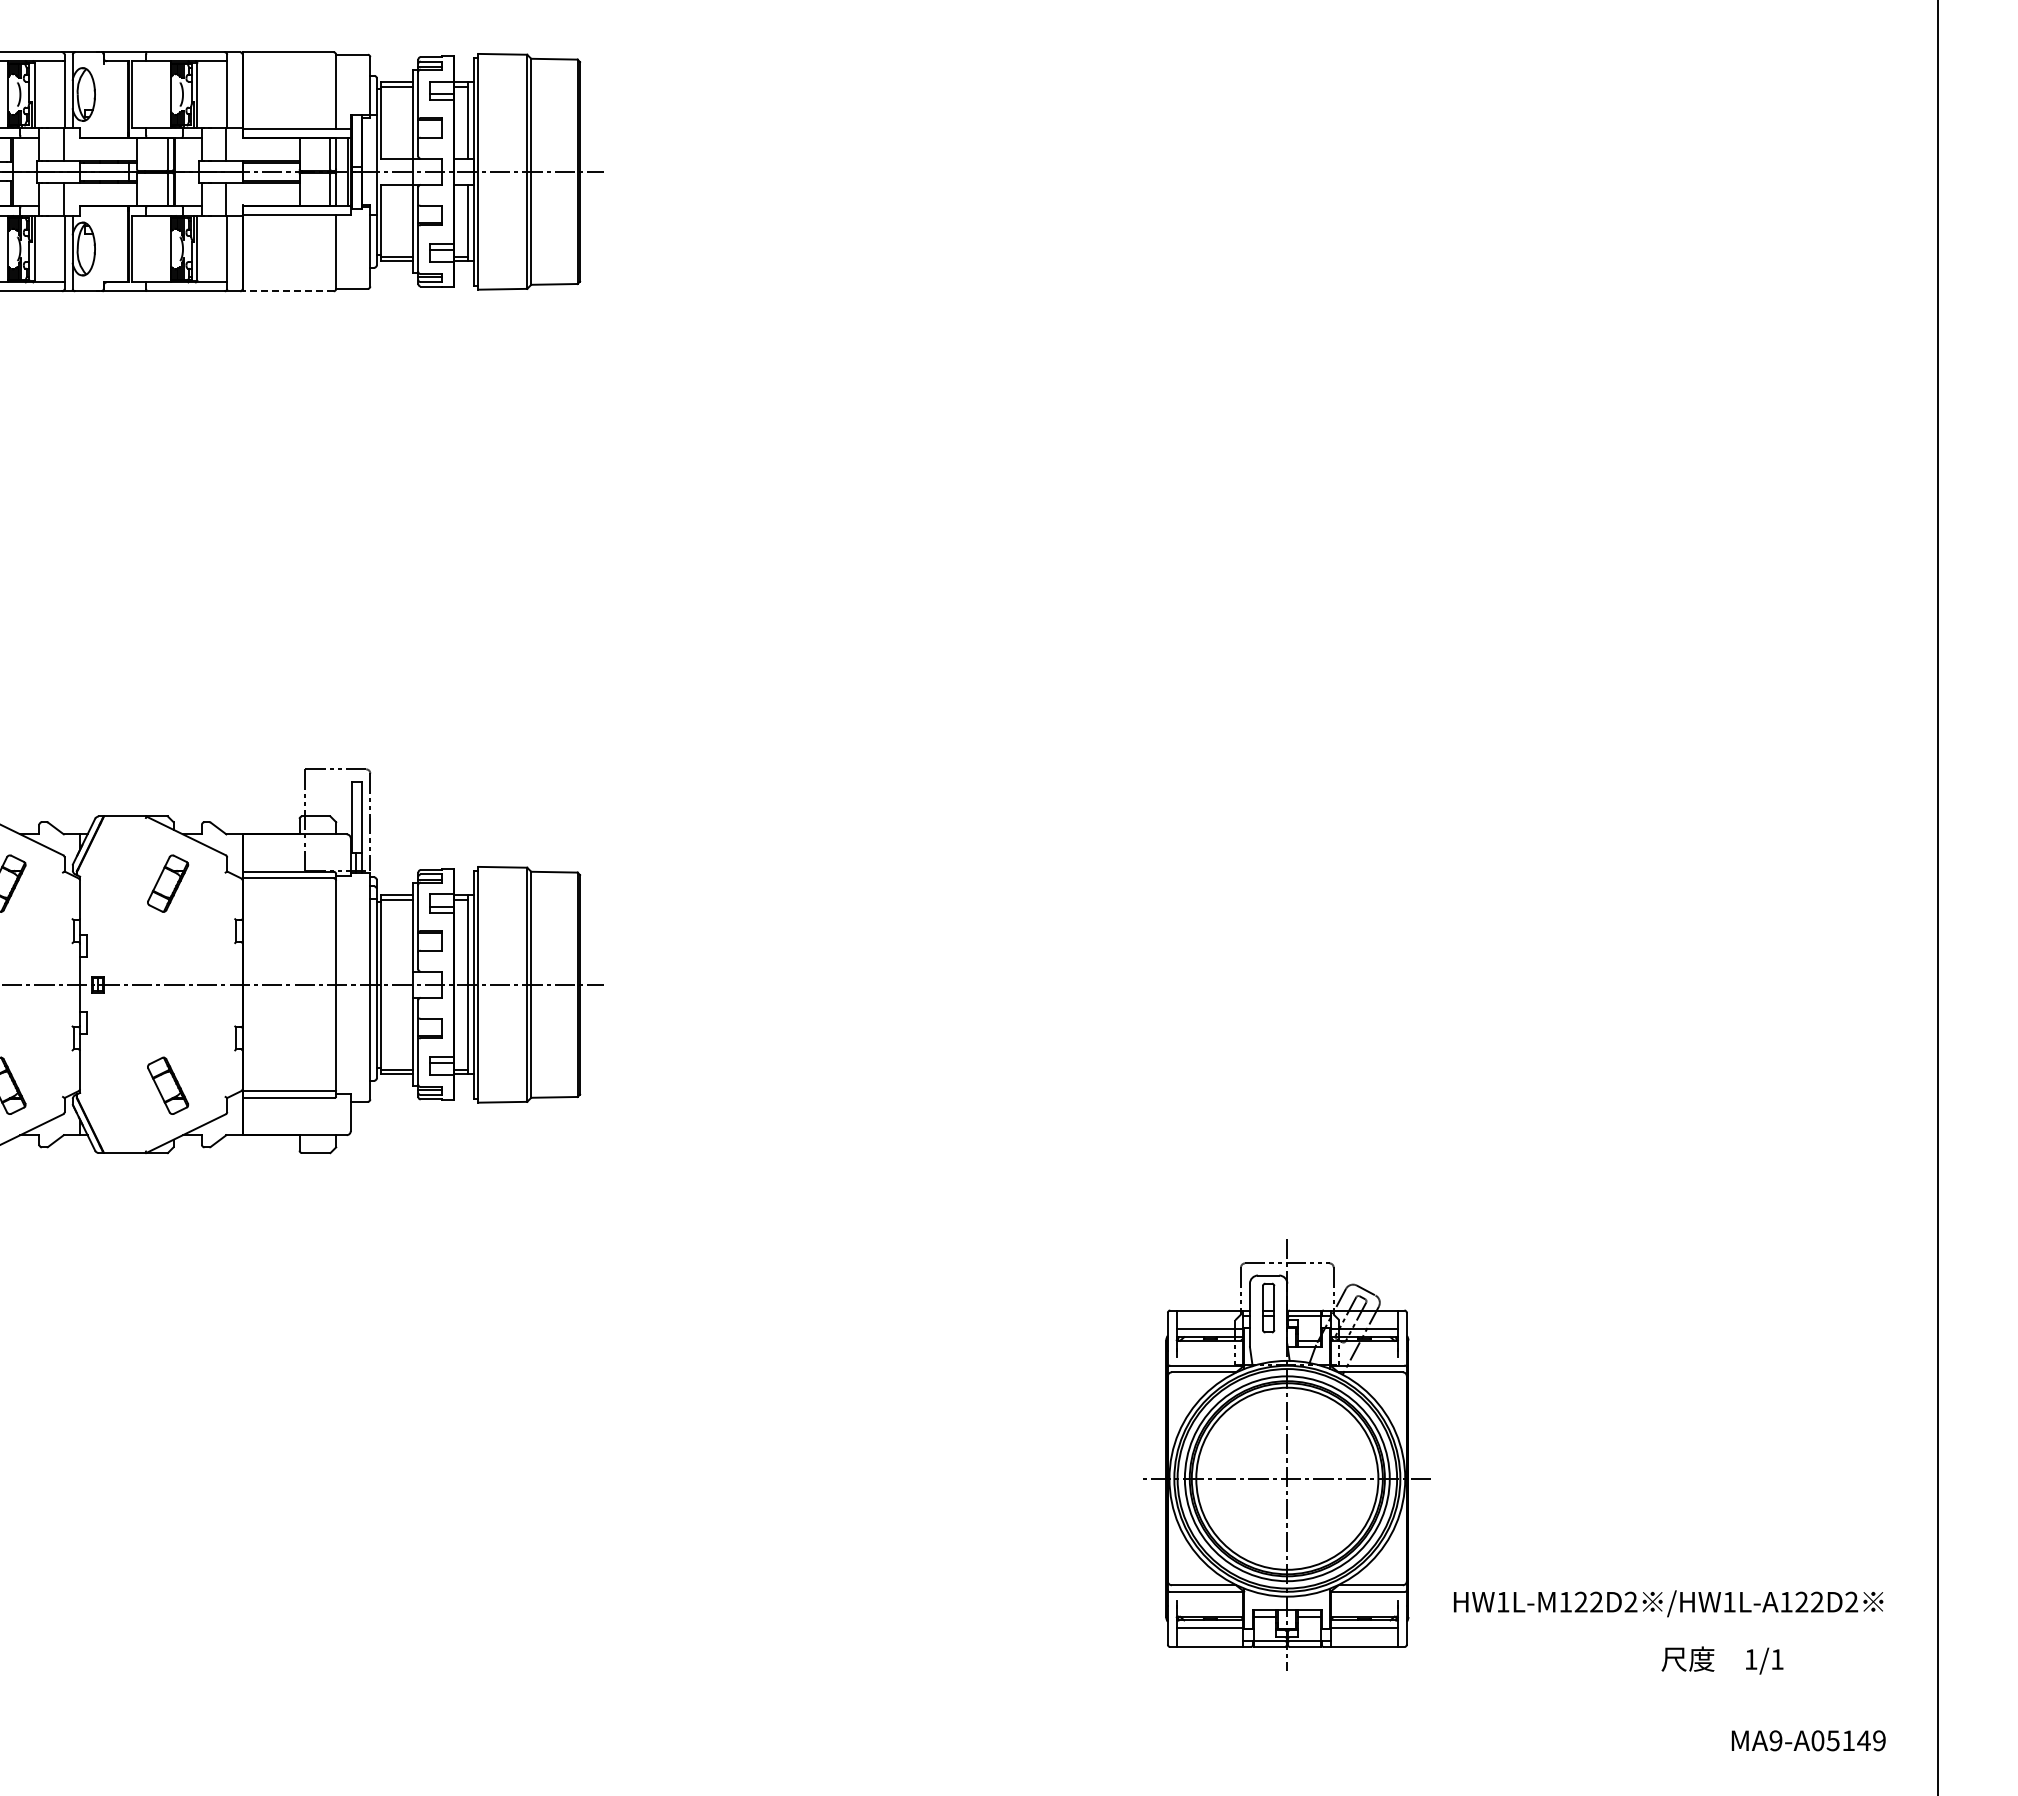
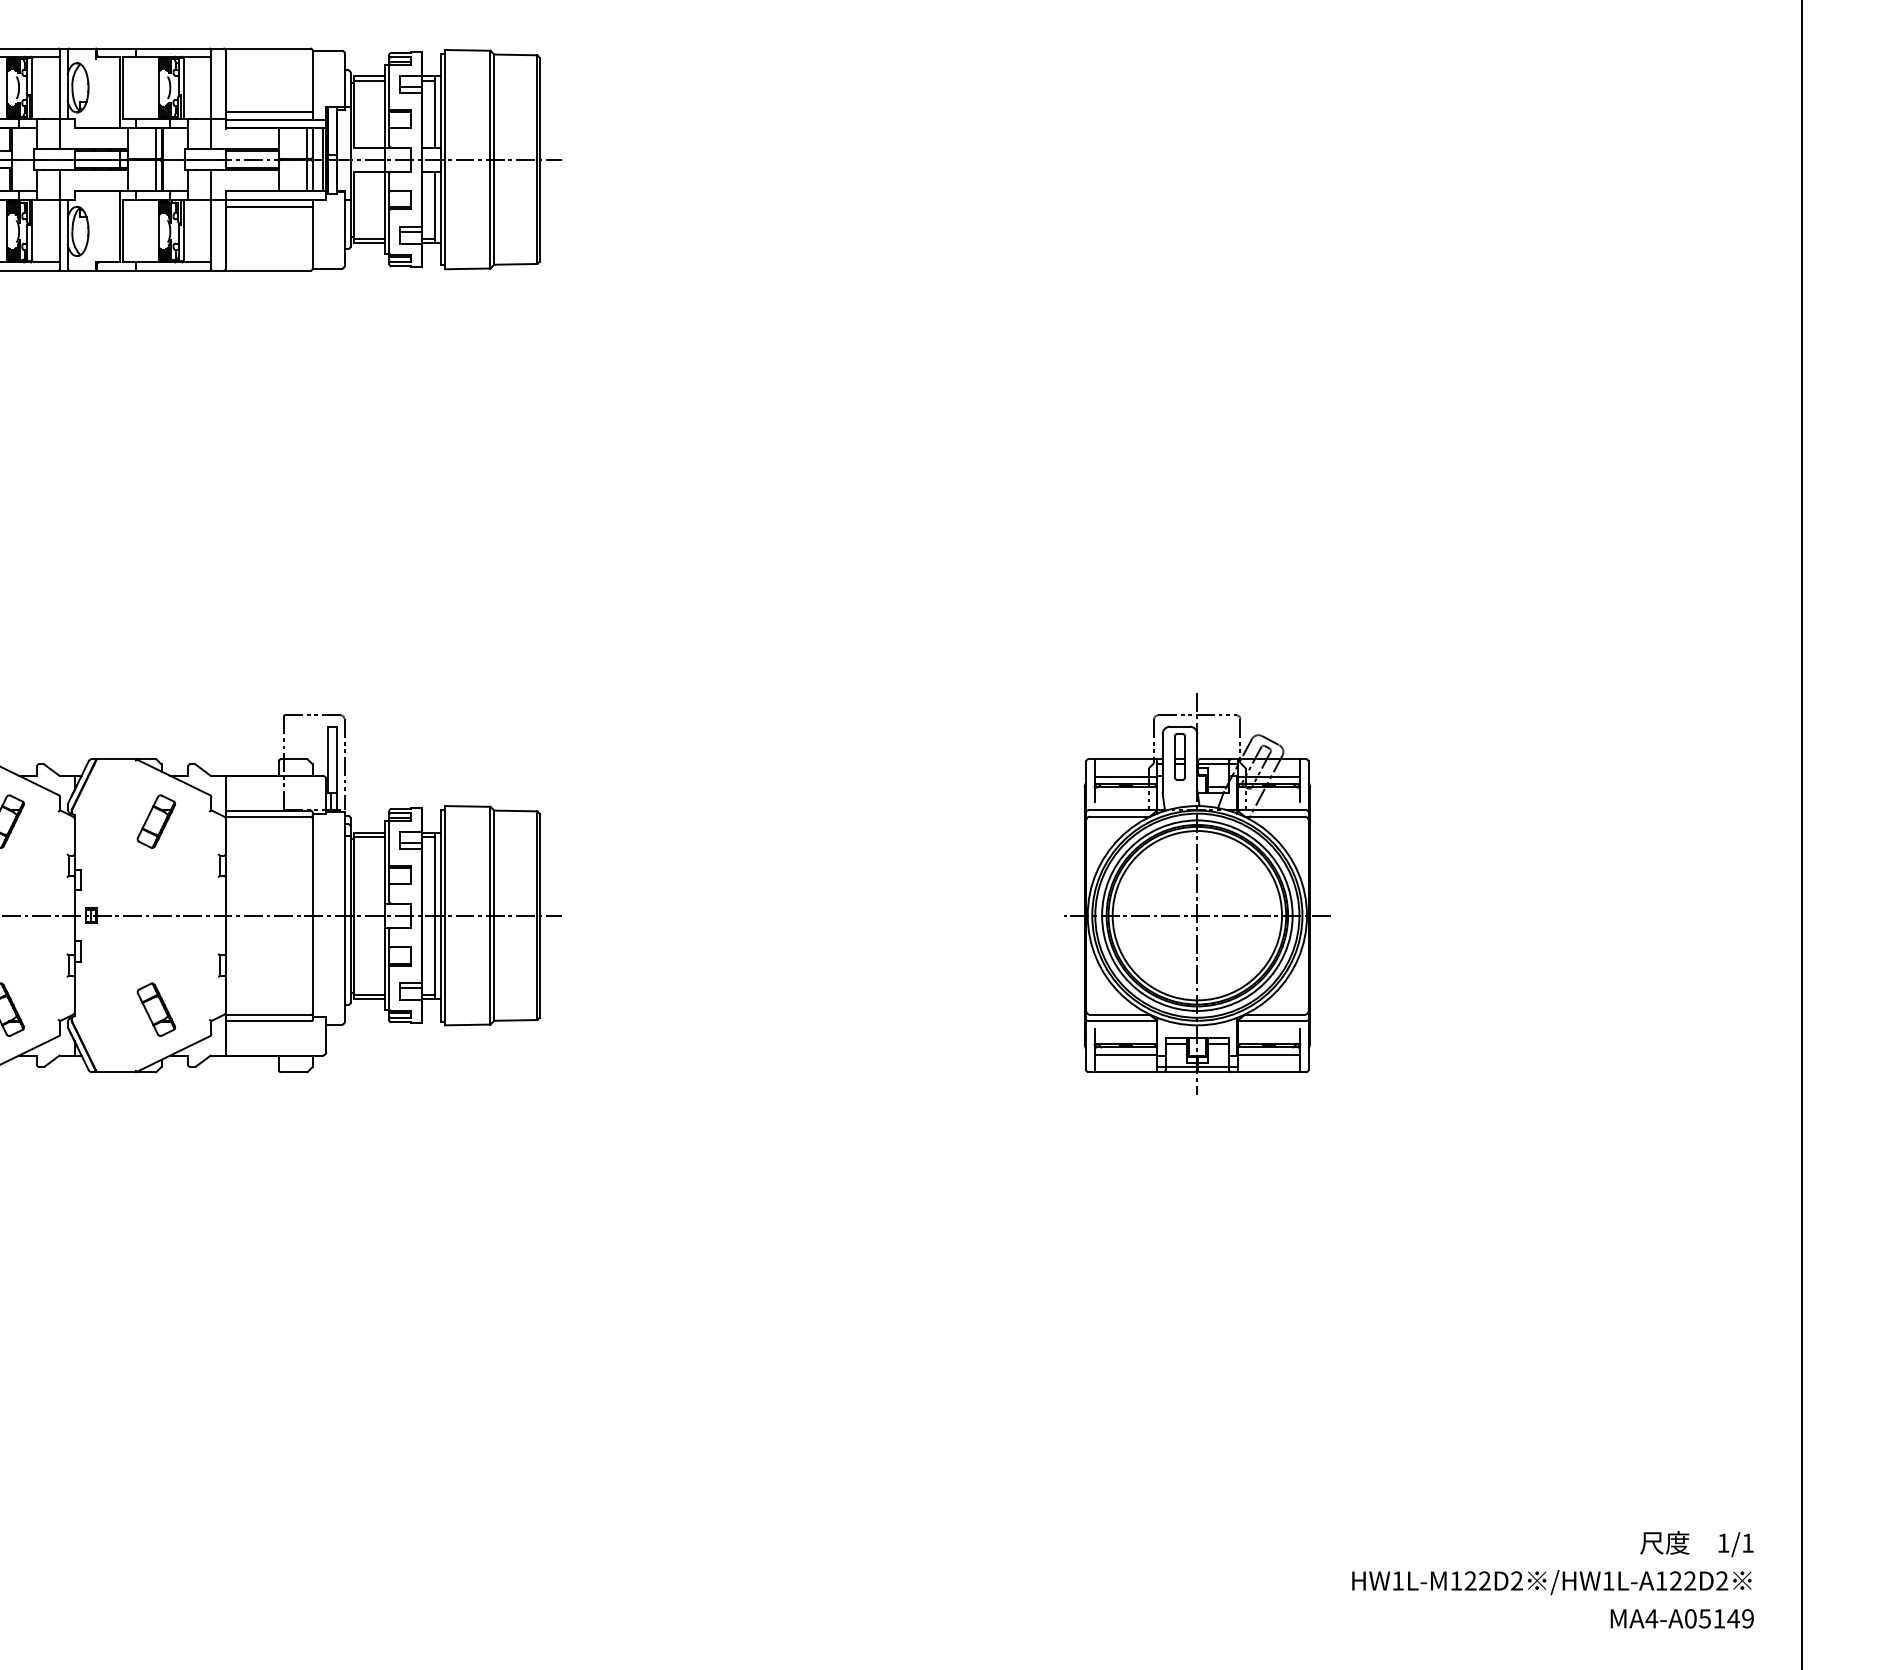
line: (289, 120) -> (269, 111), added
line: (289, 223) -> (269, 207), added
line: (288, 291) -> (268, 270), dashed -> solid
part: (1286, 1454) -> (1196, 893), moved
text: (1668, 1603) -> (1551, 1582), moved
text: (1722, 1660) -> (1696, 1544), moved
text: (1775, 1740) -> (1651, 1618), MA9-A05149 -> MA4-A05149

